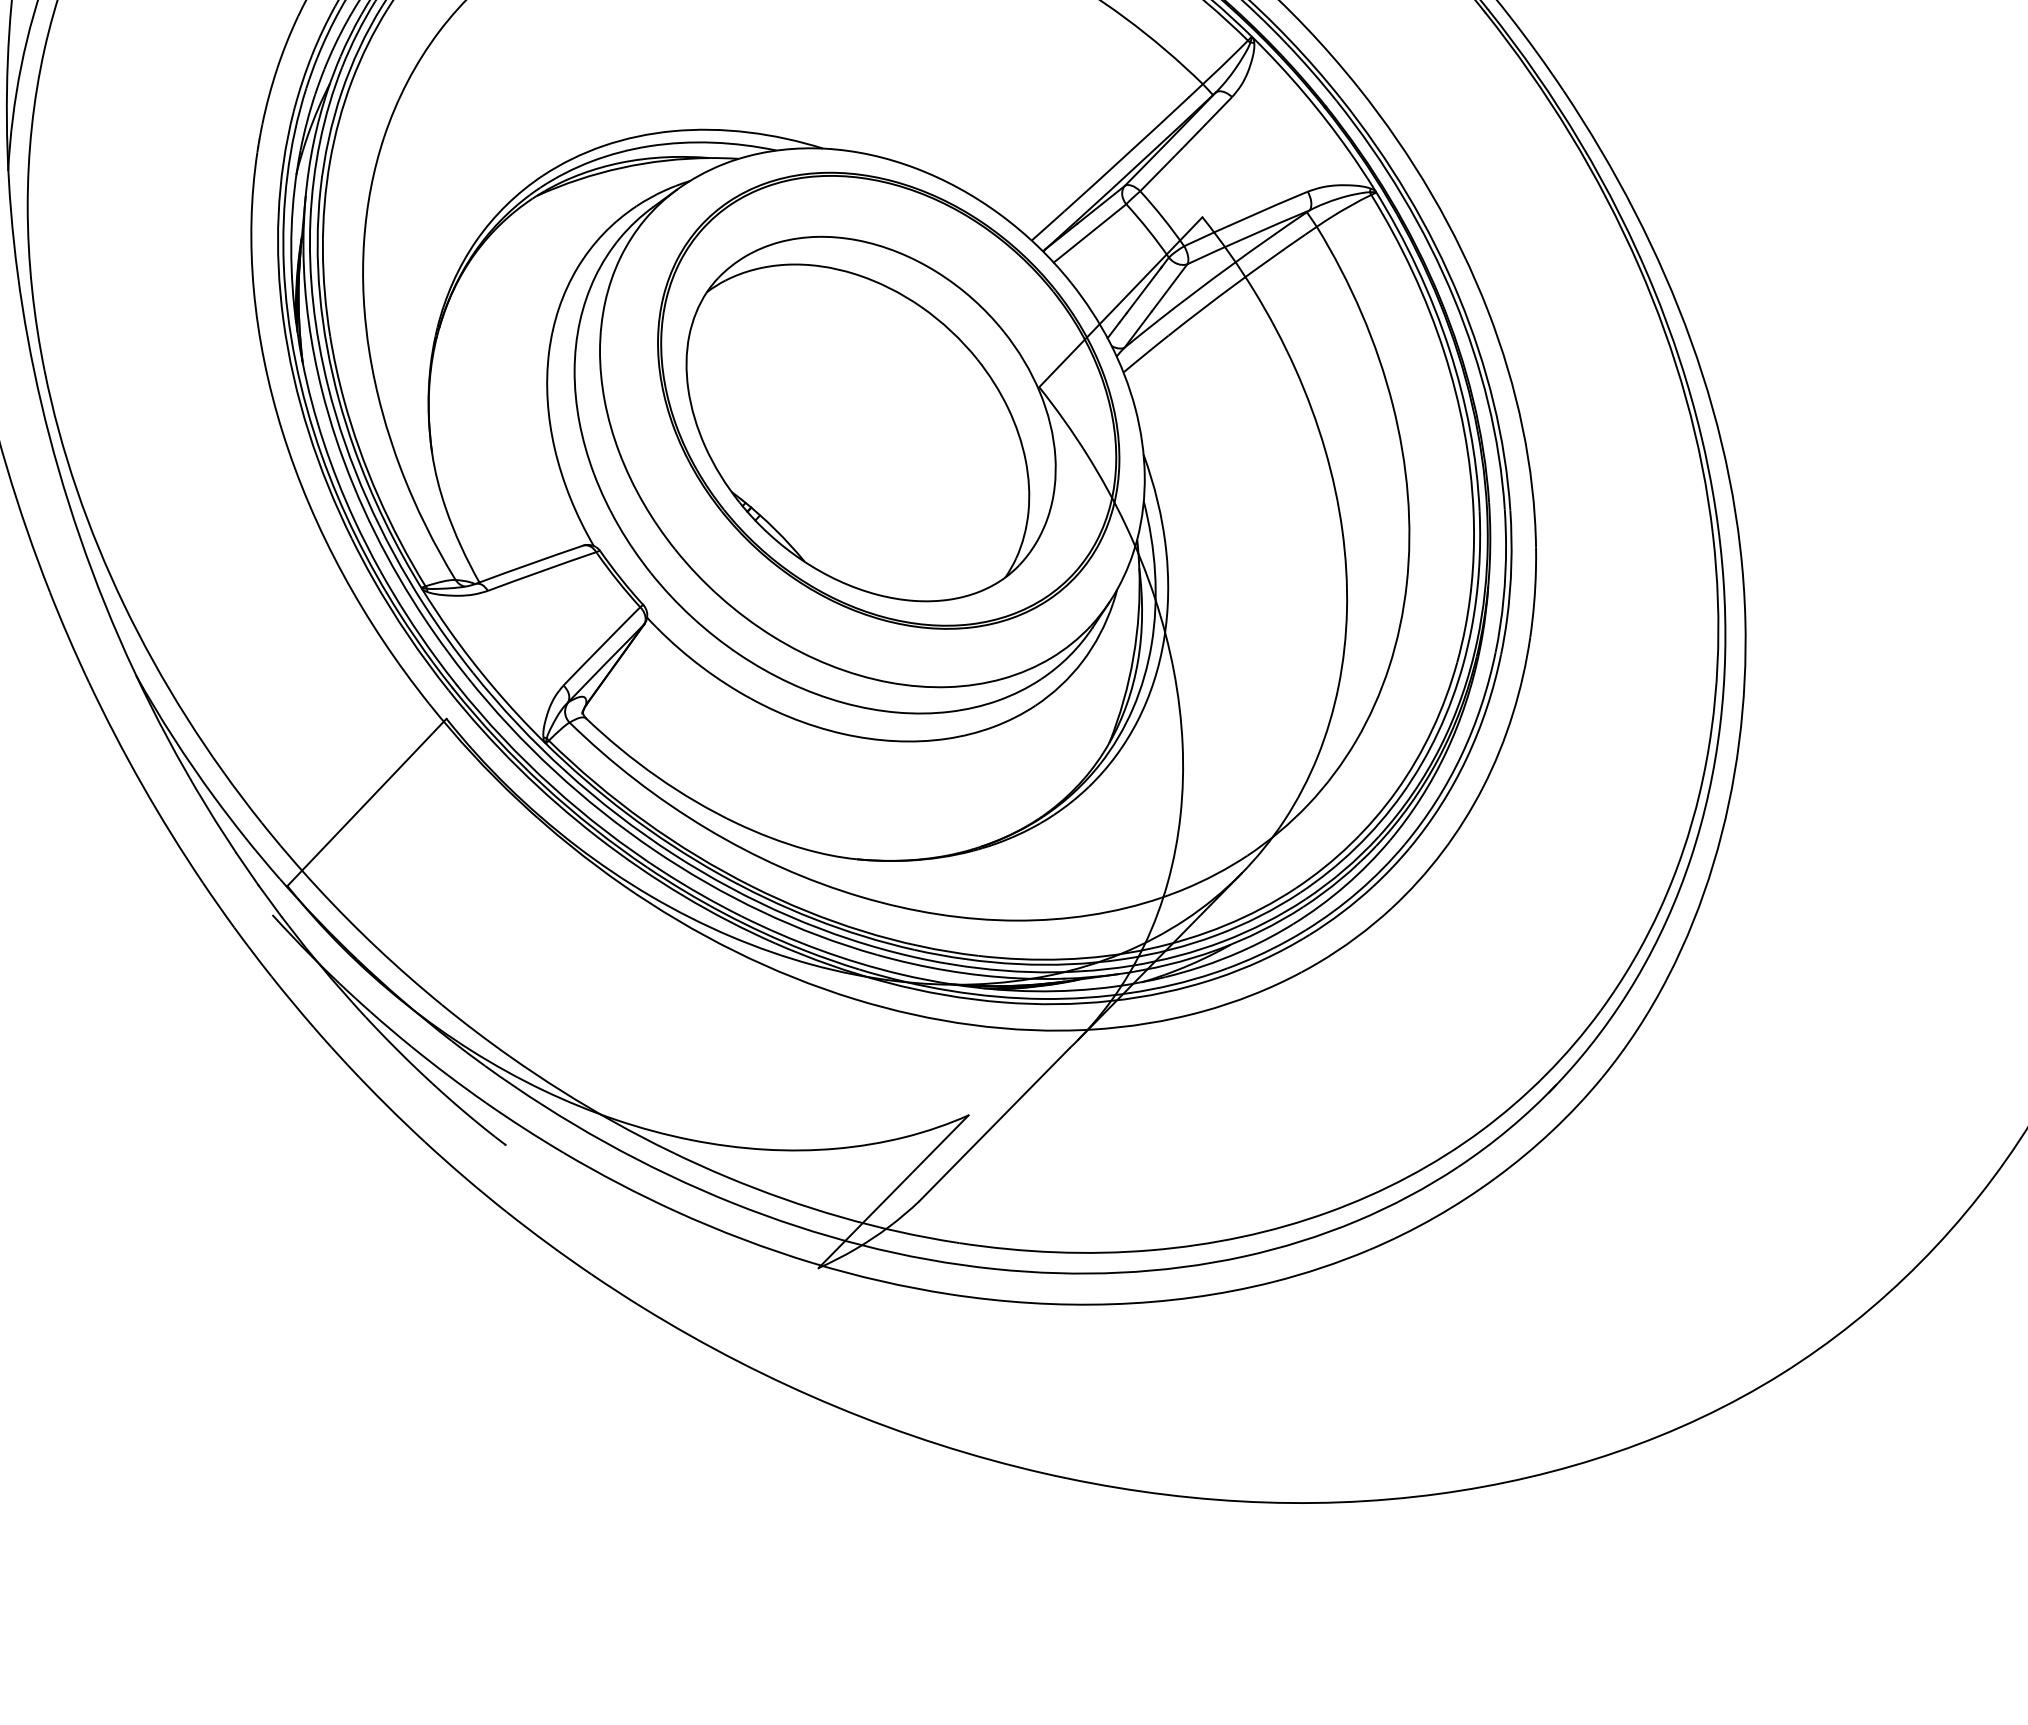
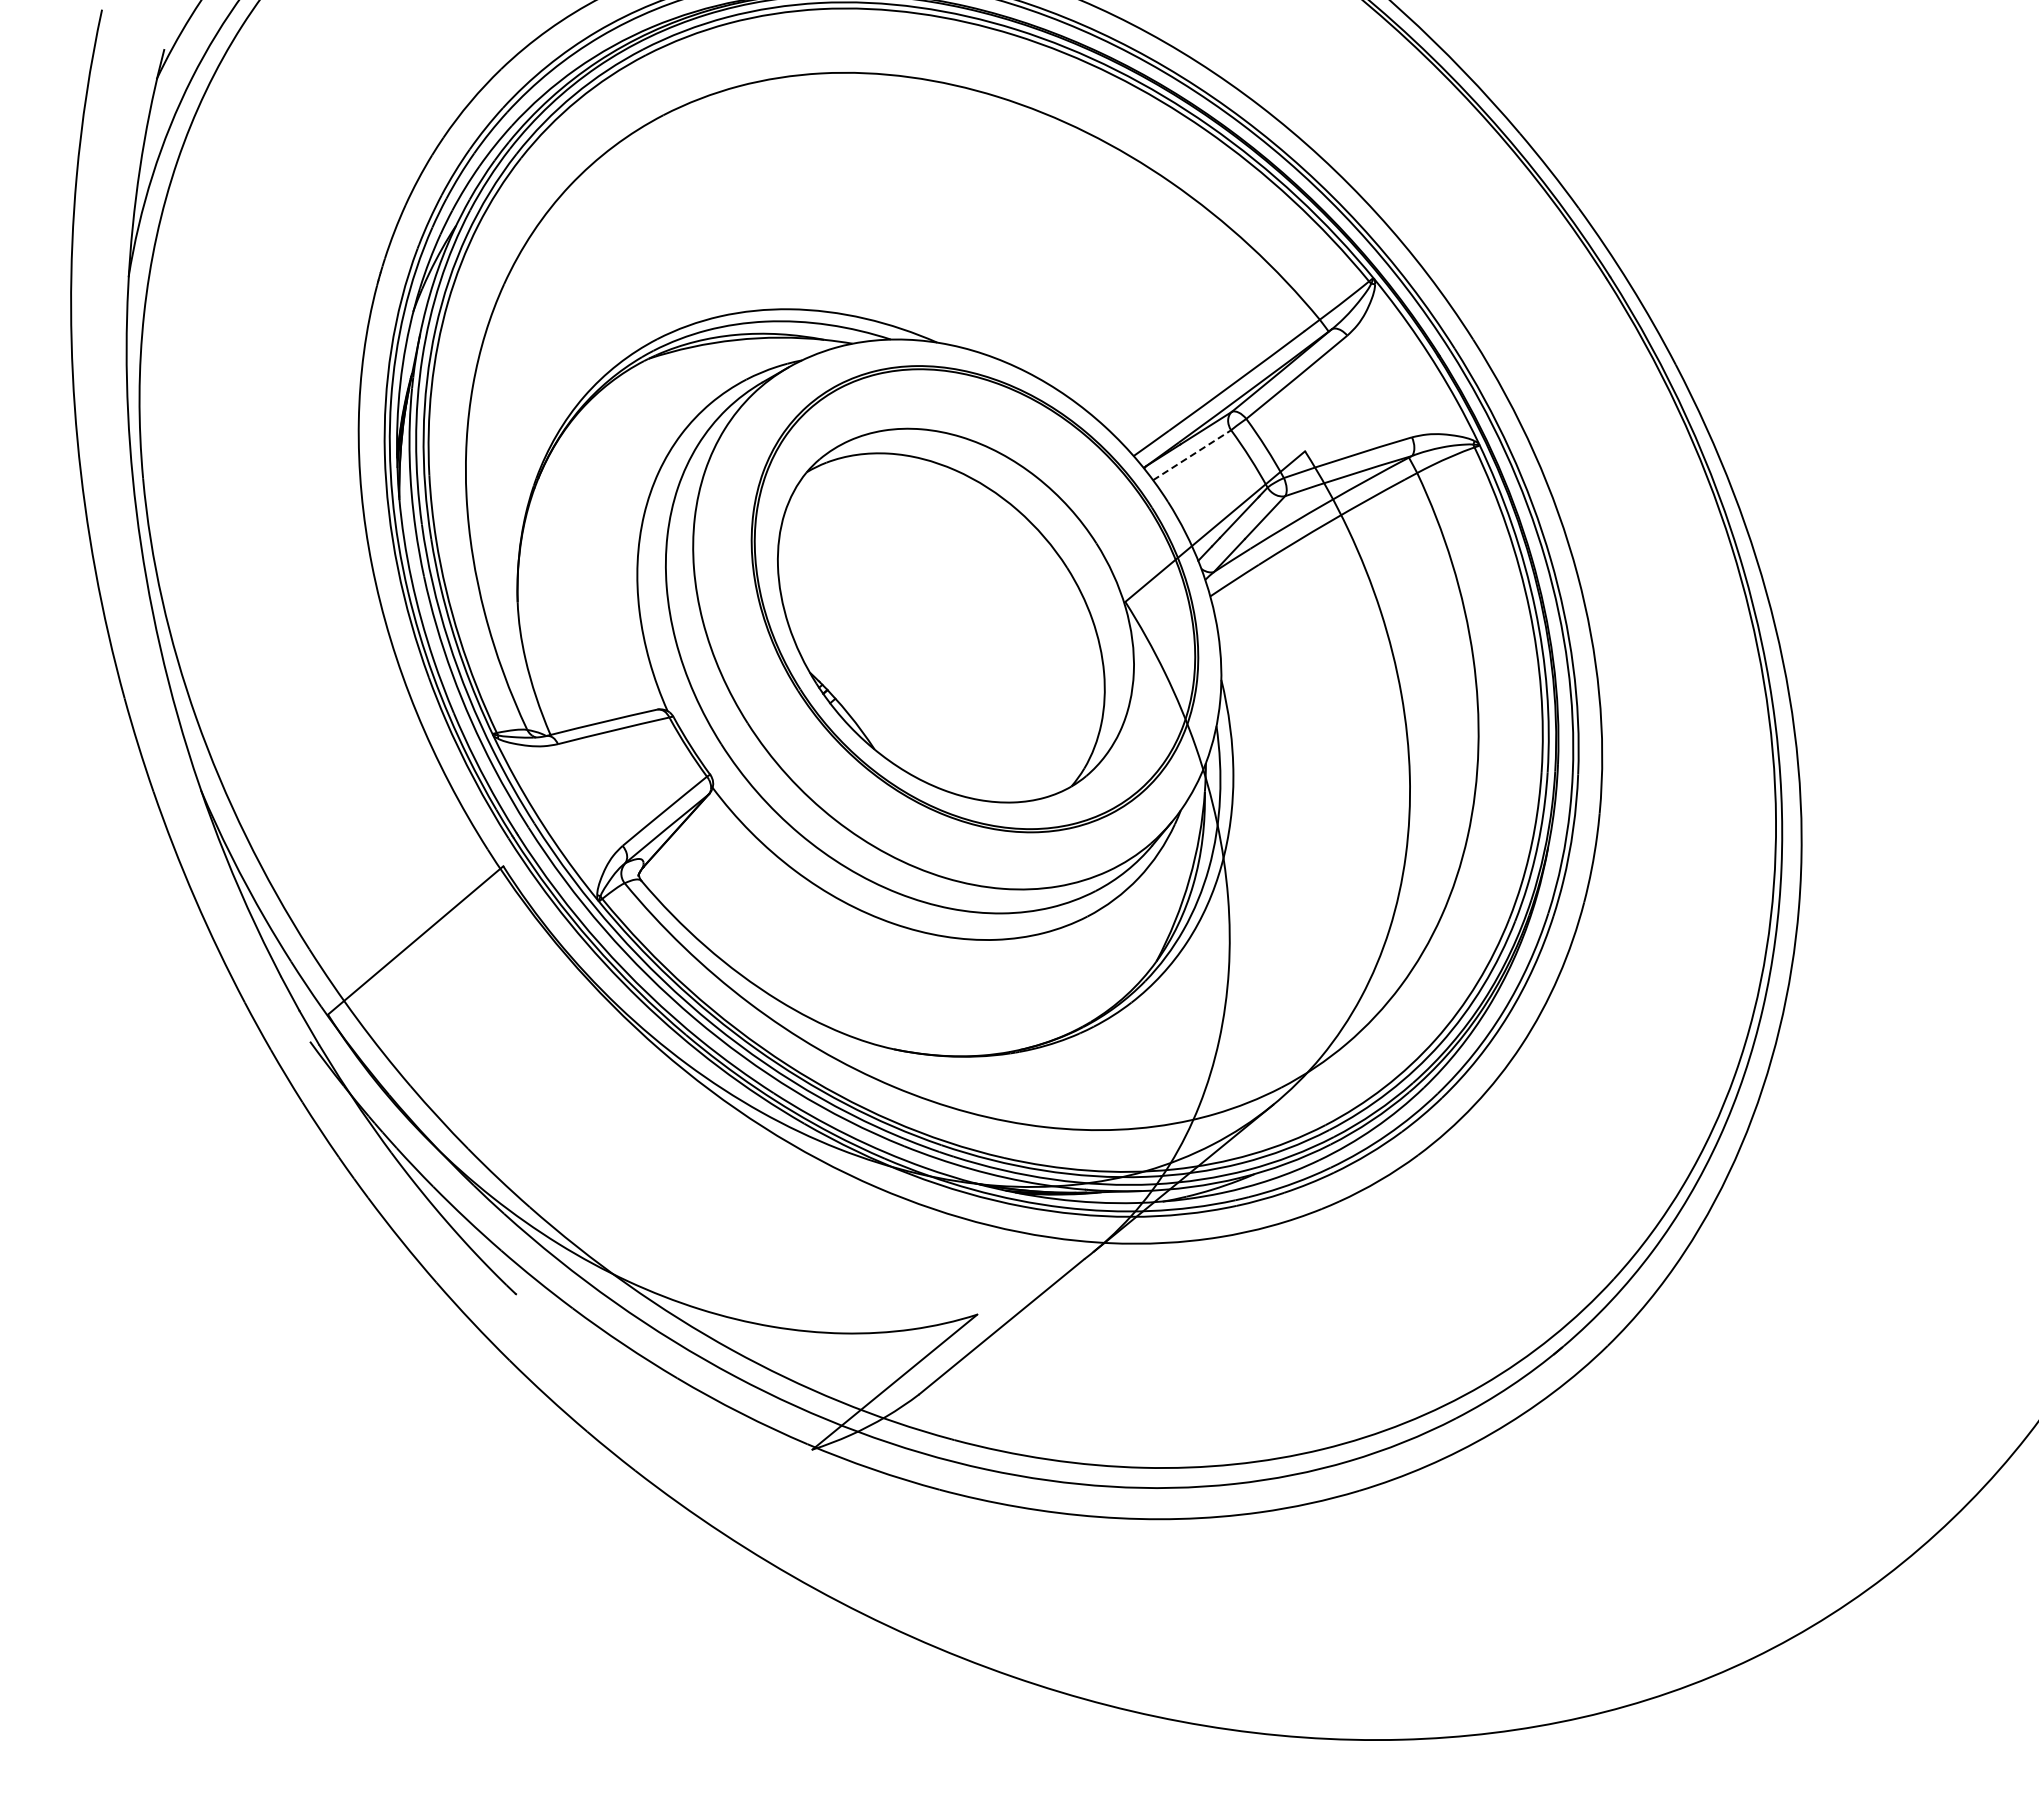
line: (1090, 232) -> (1192, 454), solid -> dashed

